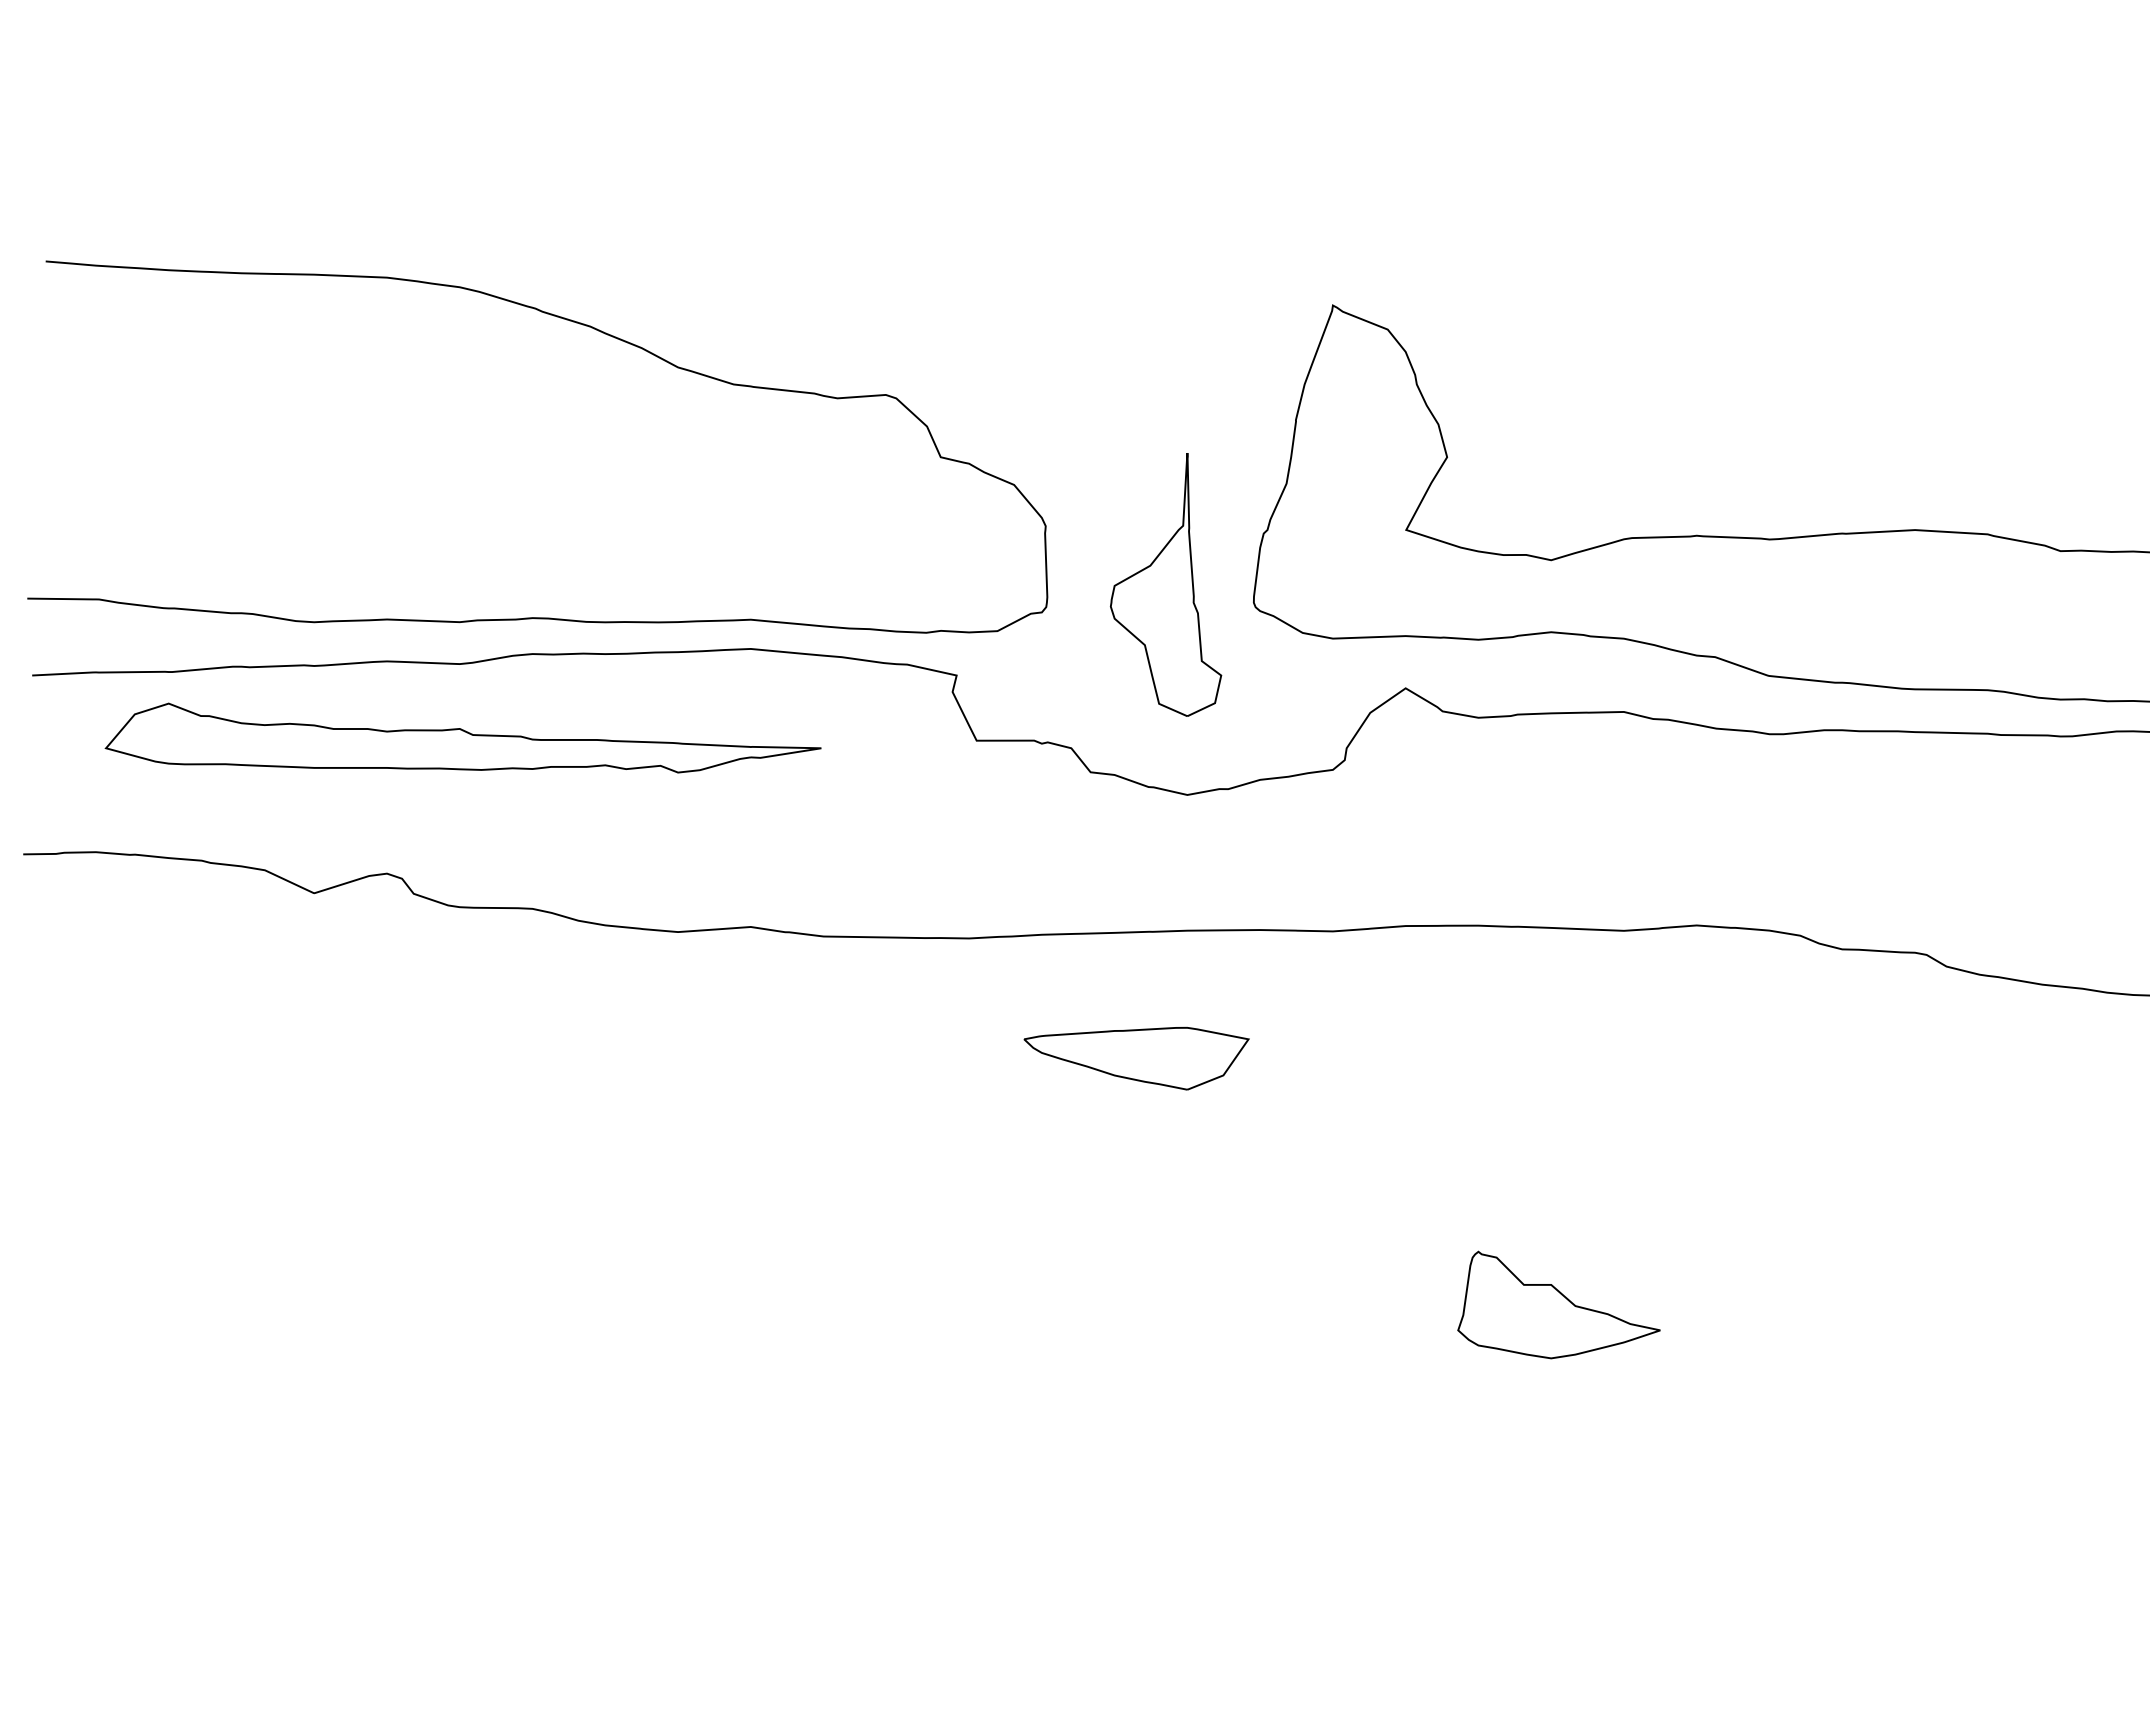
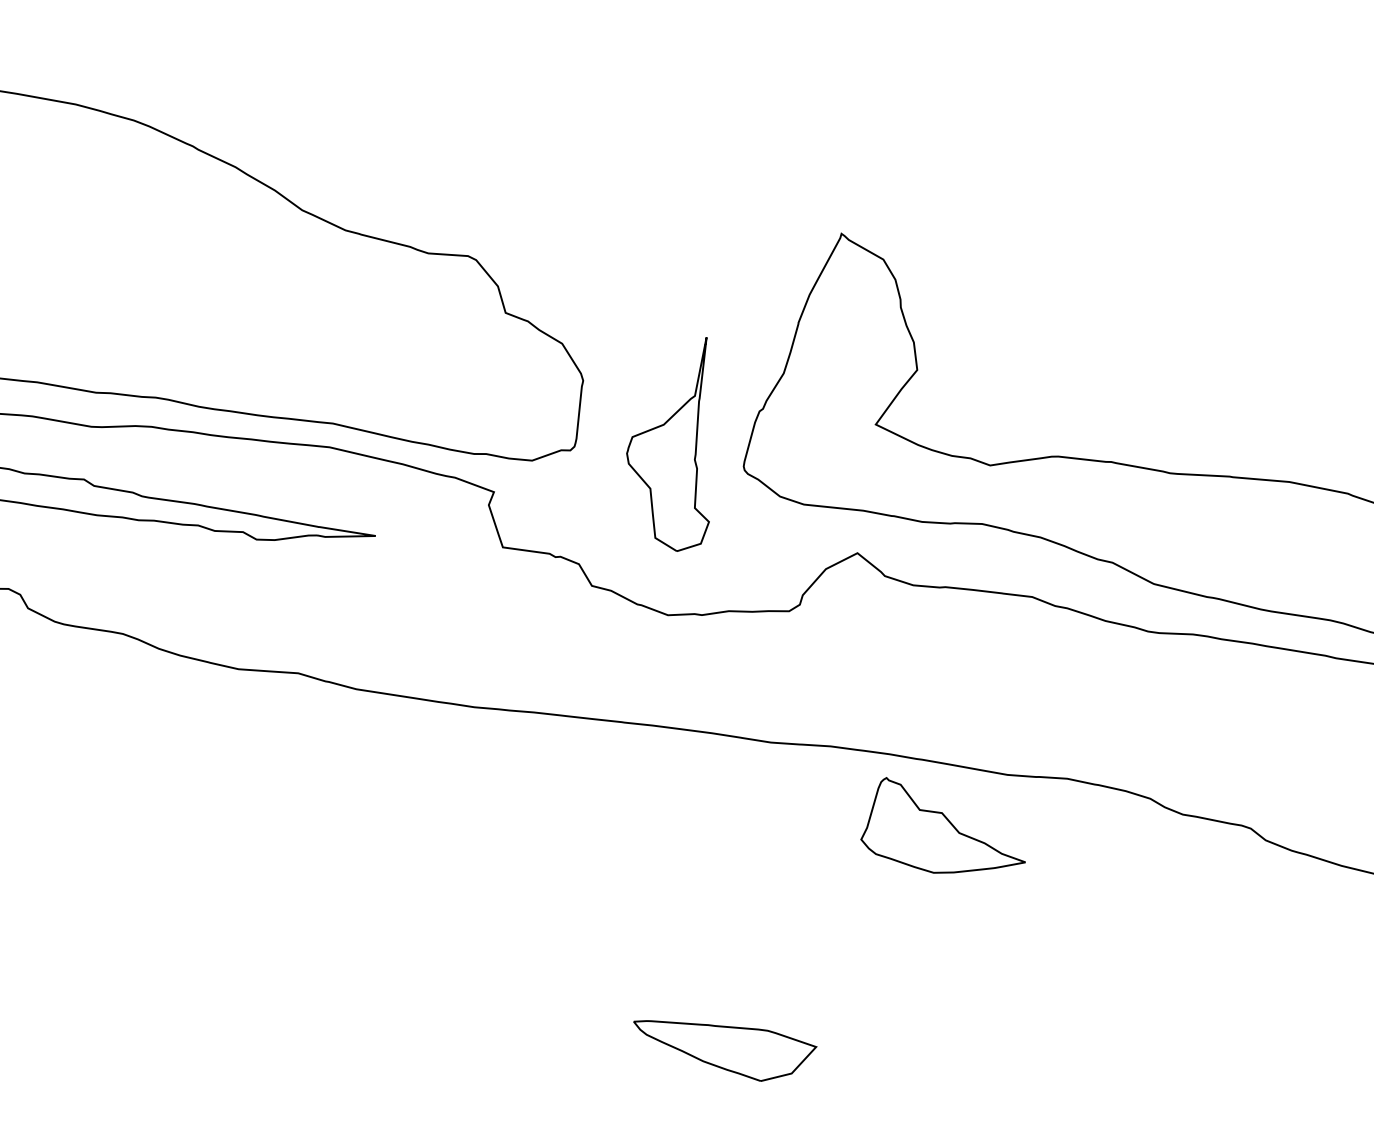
part: (1136, 1058) -> (722, 1049), moved
part: (1558, 1304) -> (945, 829), moved

